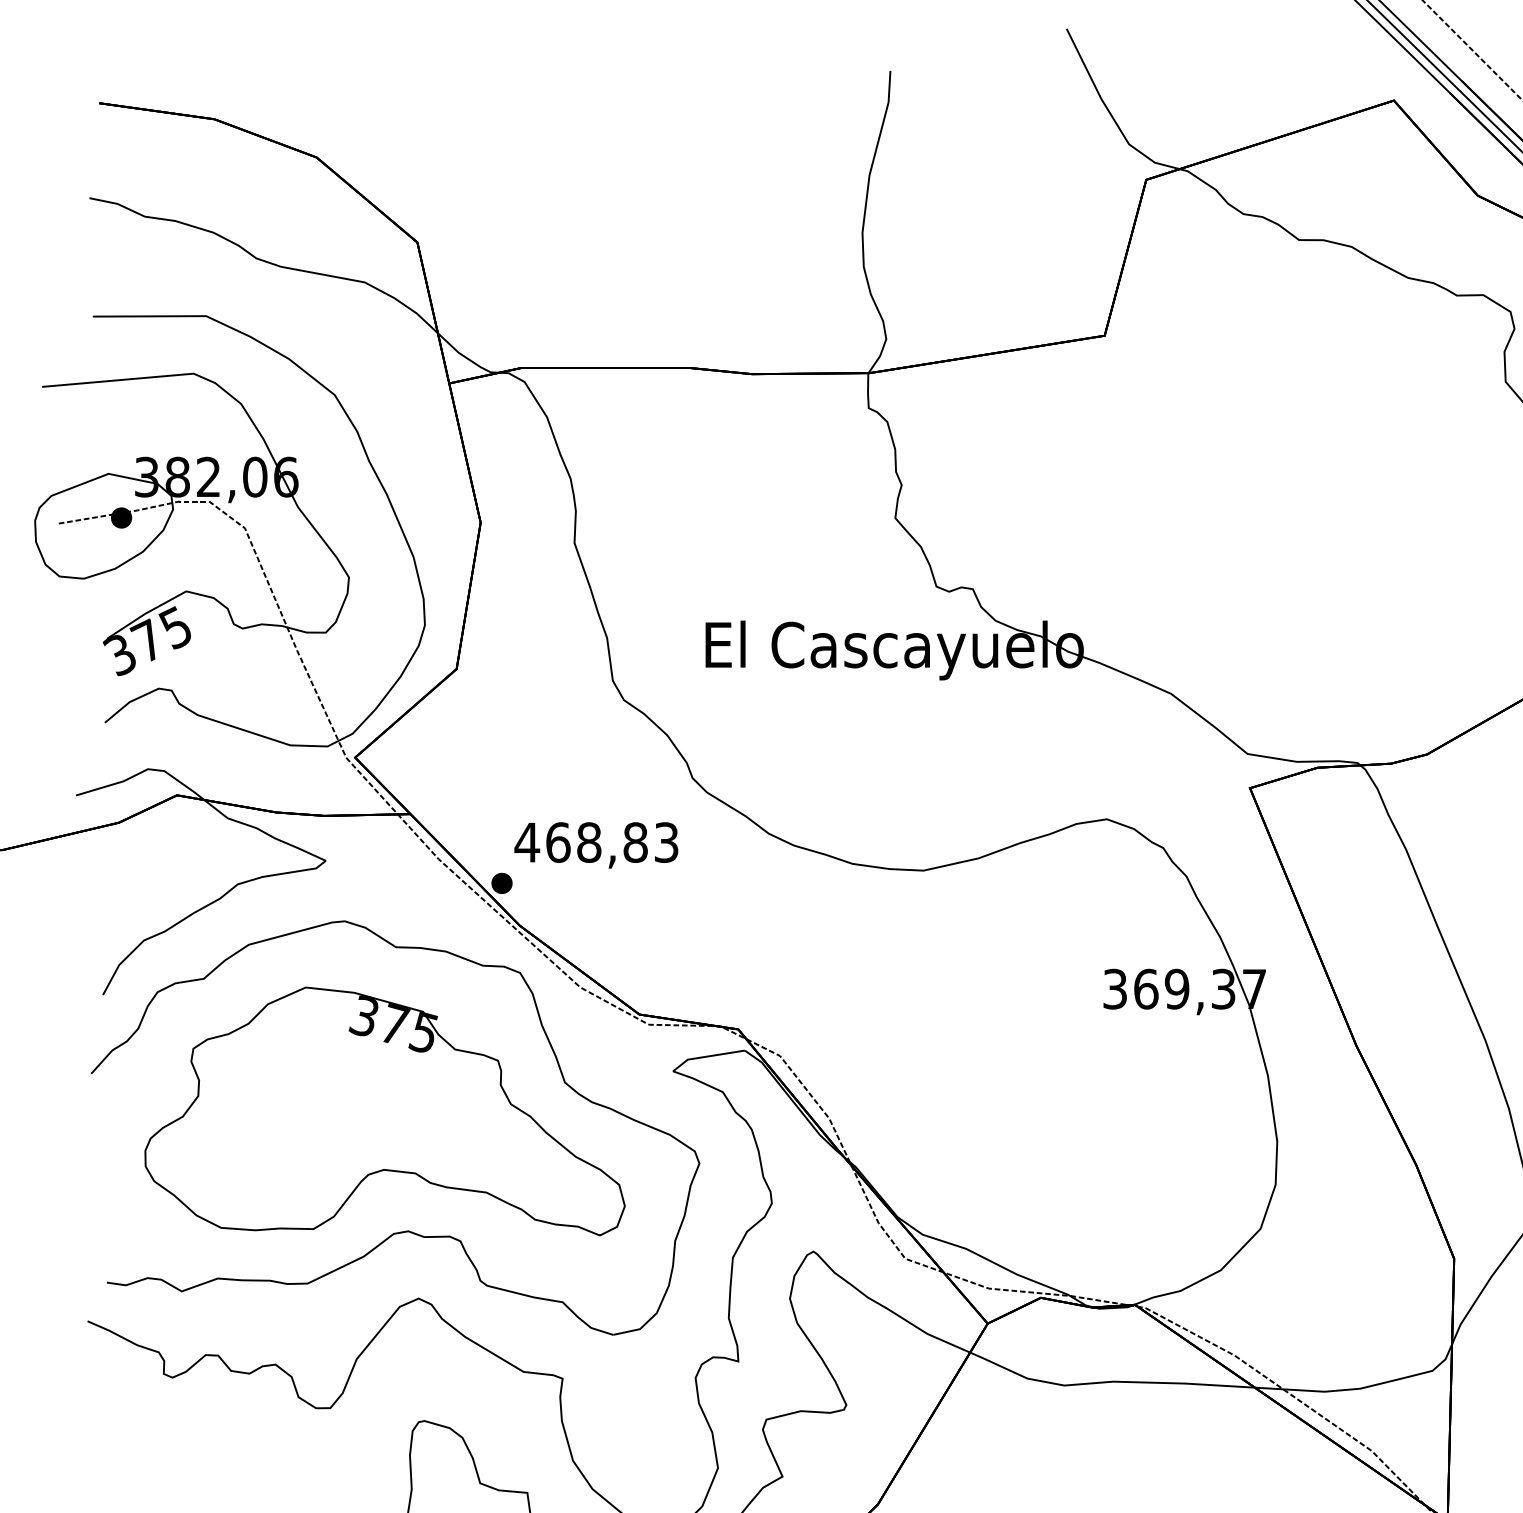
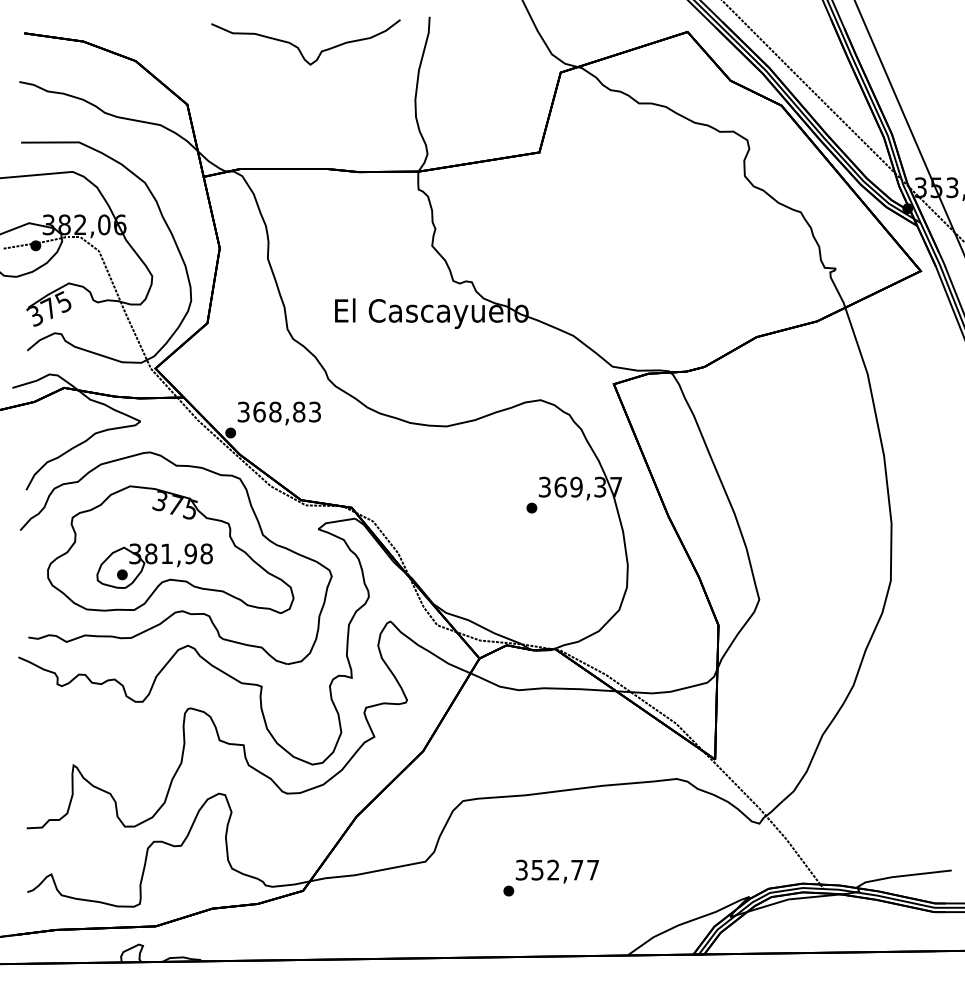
curve: (636, 132) -> (299, 48), added
text: (526, 841) -> (243, 411), 468,83 -> 368,83
part: (1089, 1028) -> (531, 507), added
part: (353, 1142) -> (154, 565), added

